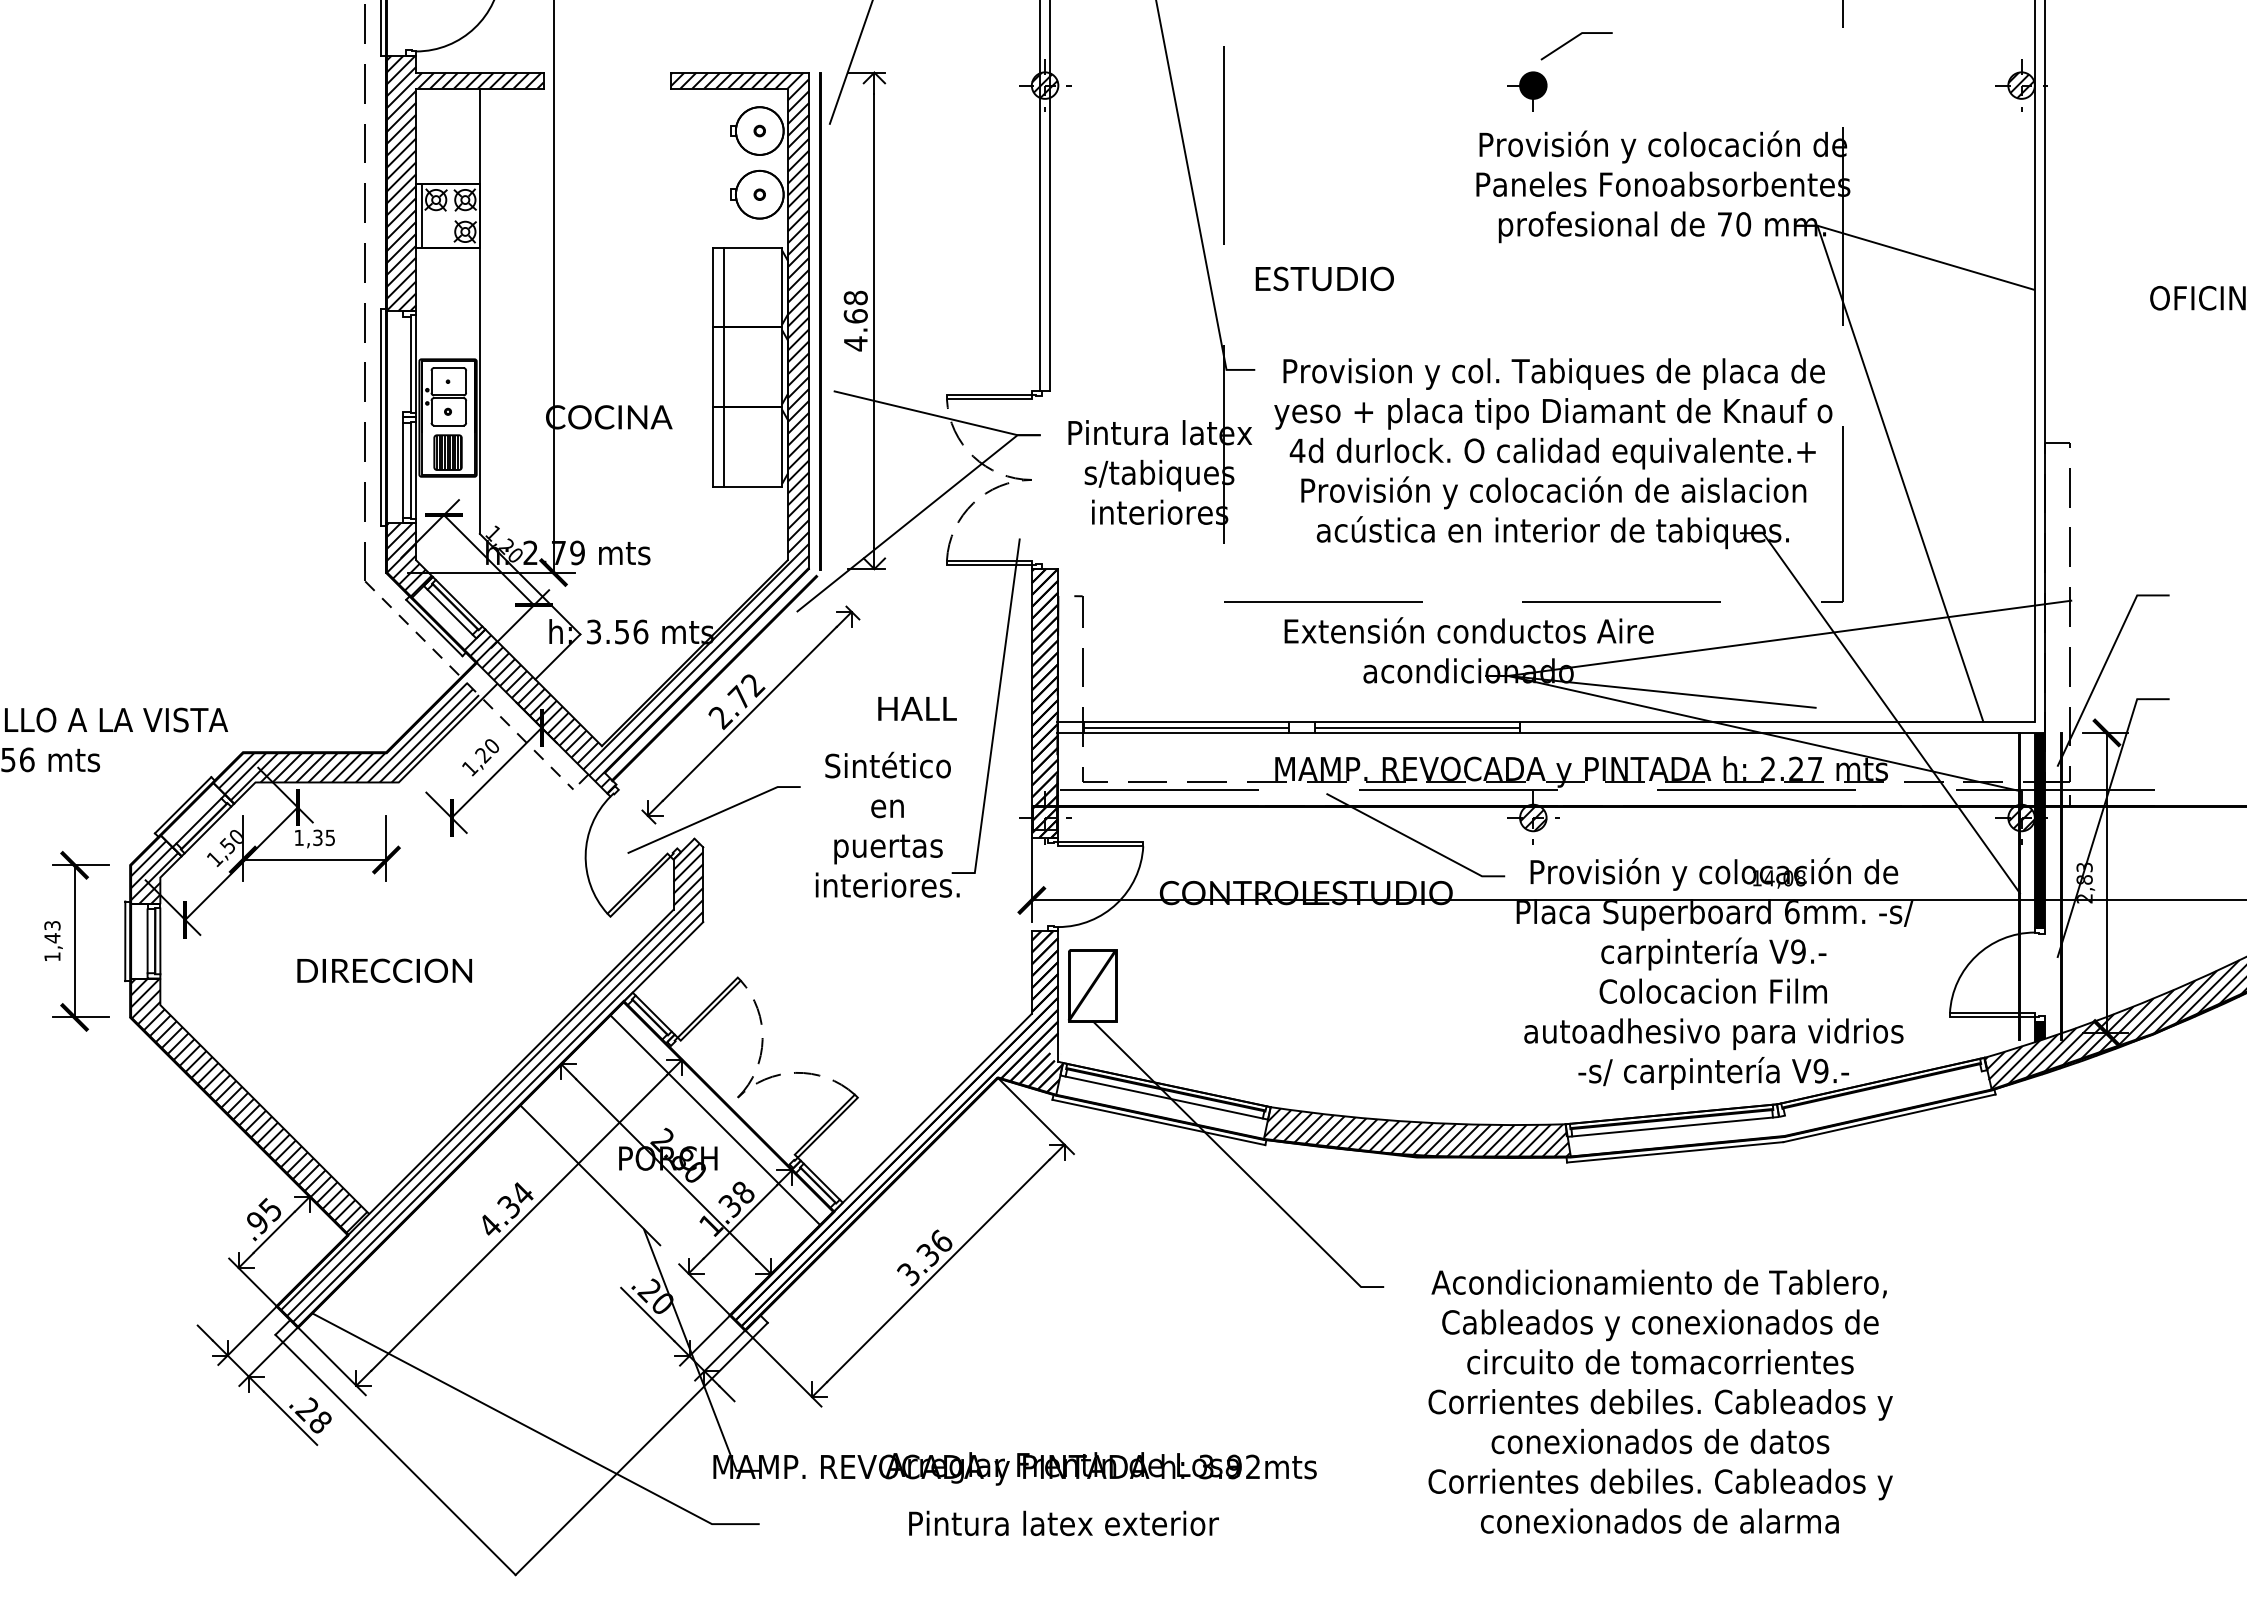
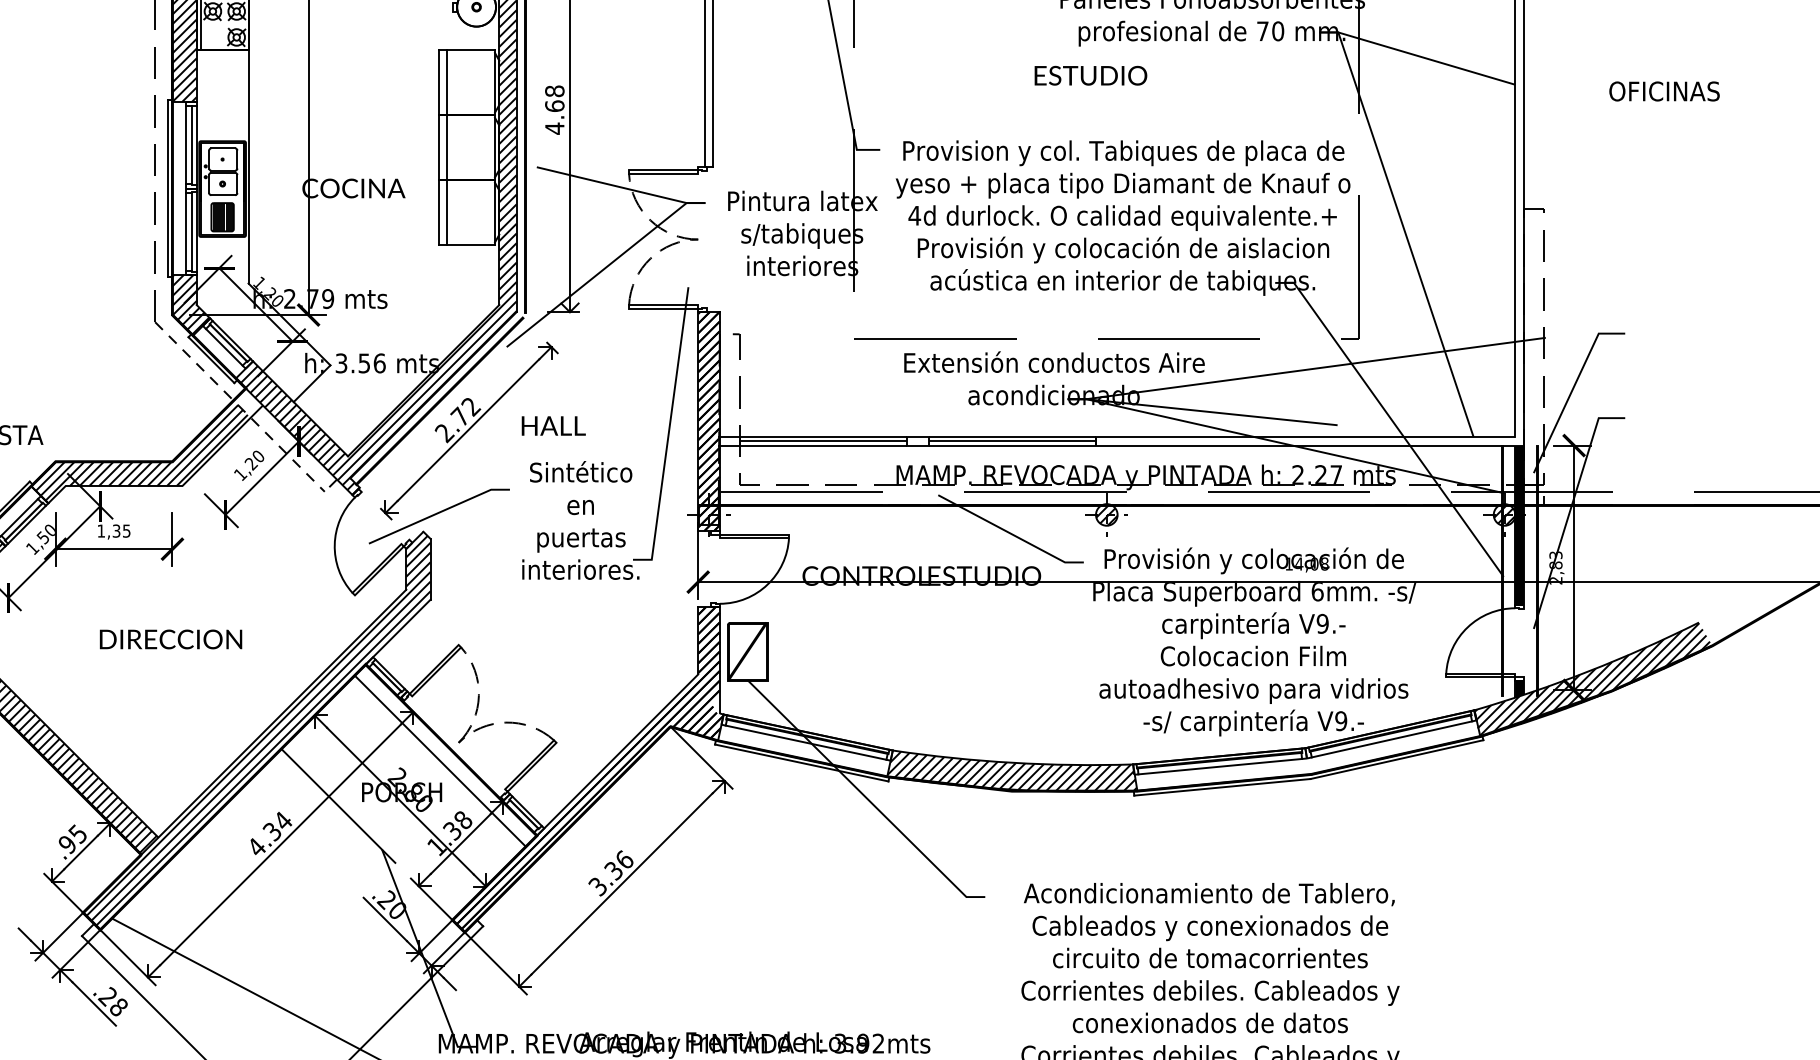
text: (1324, 278) -> (1090, 75), moved
line: (403, 364) -> (186, 145), added
text: (917, 708) -> (553, 425), moved
line: (1883, 1093) -> (1392, 739), added

